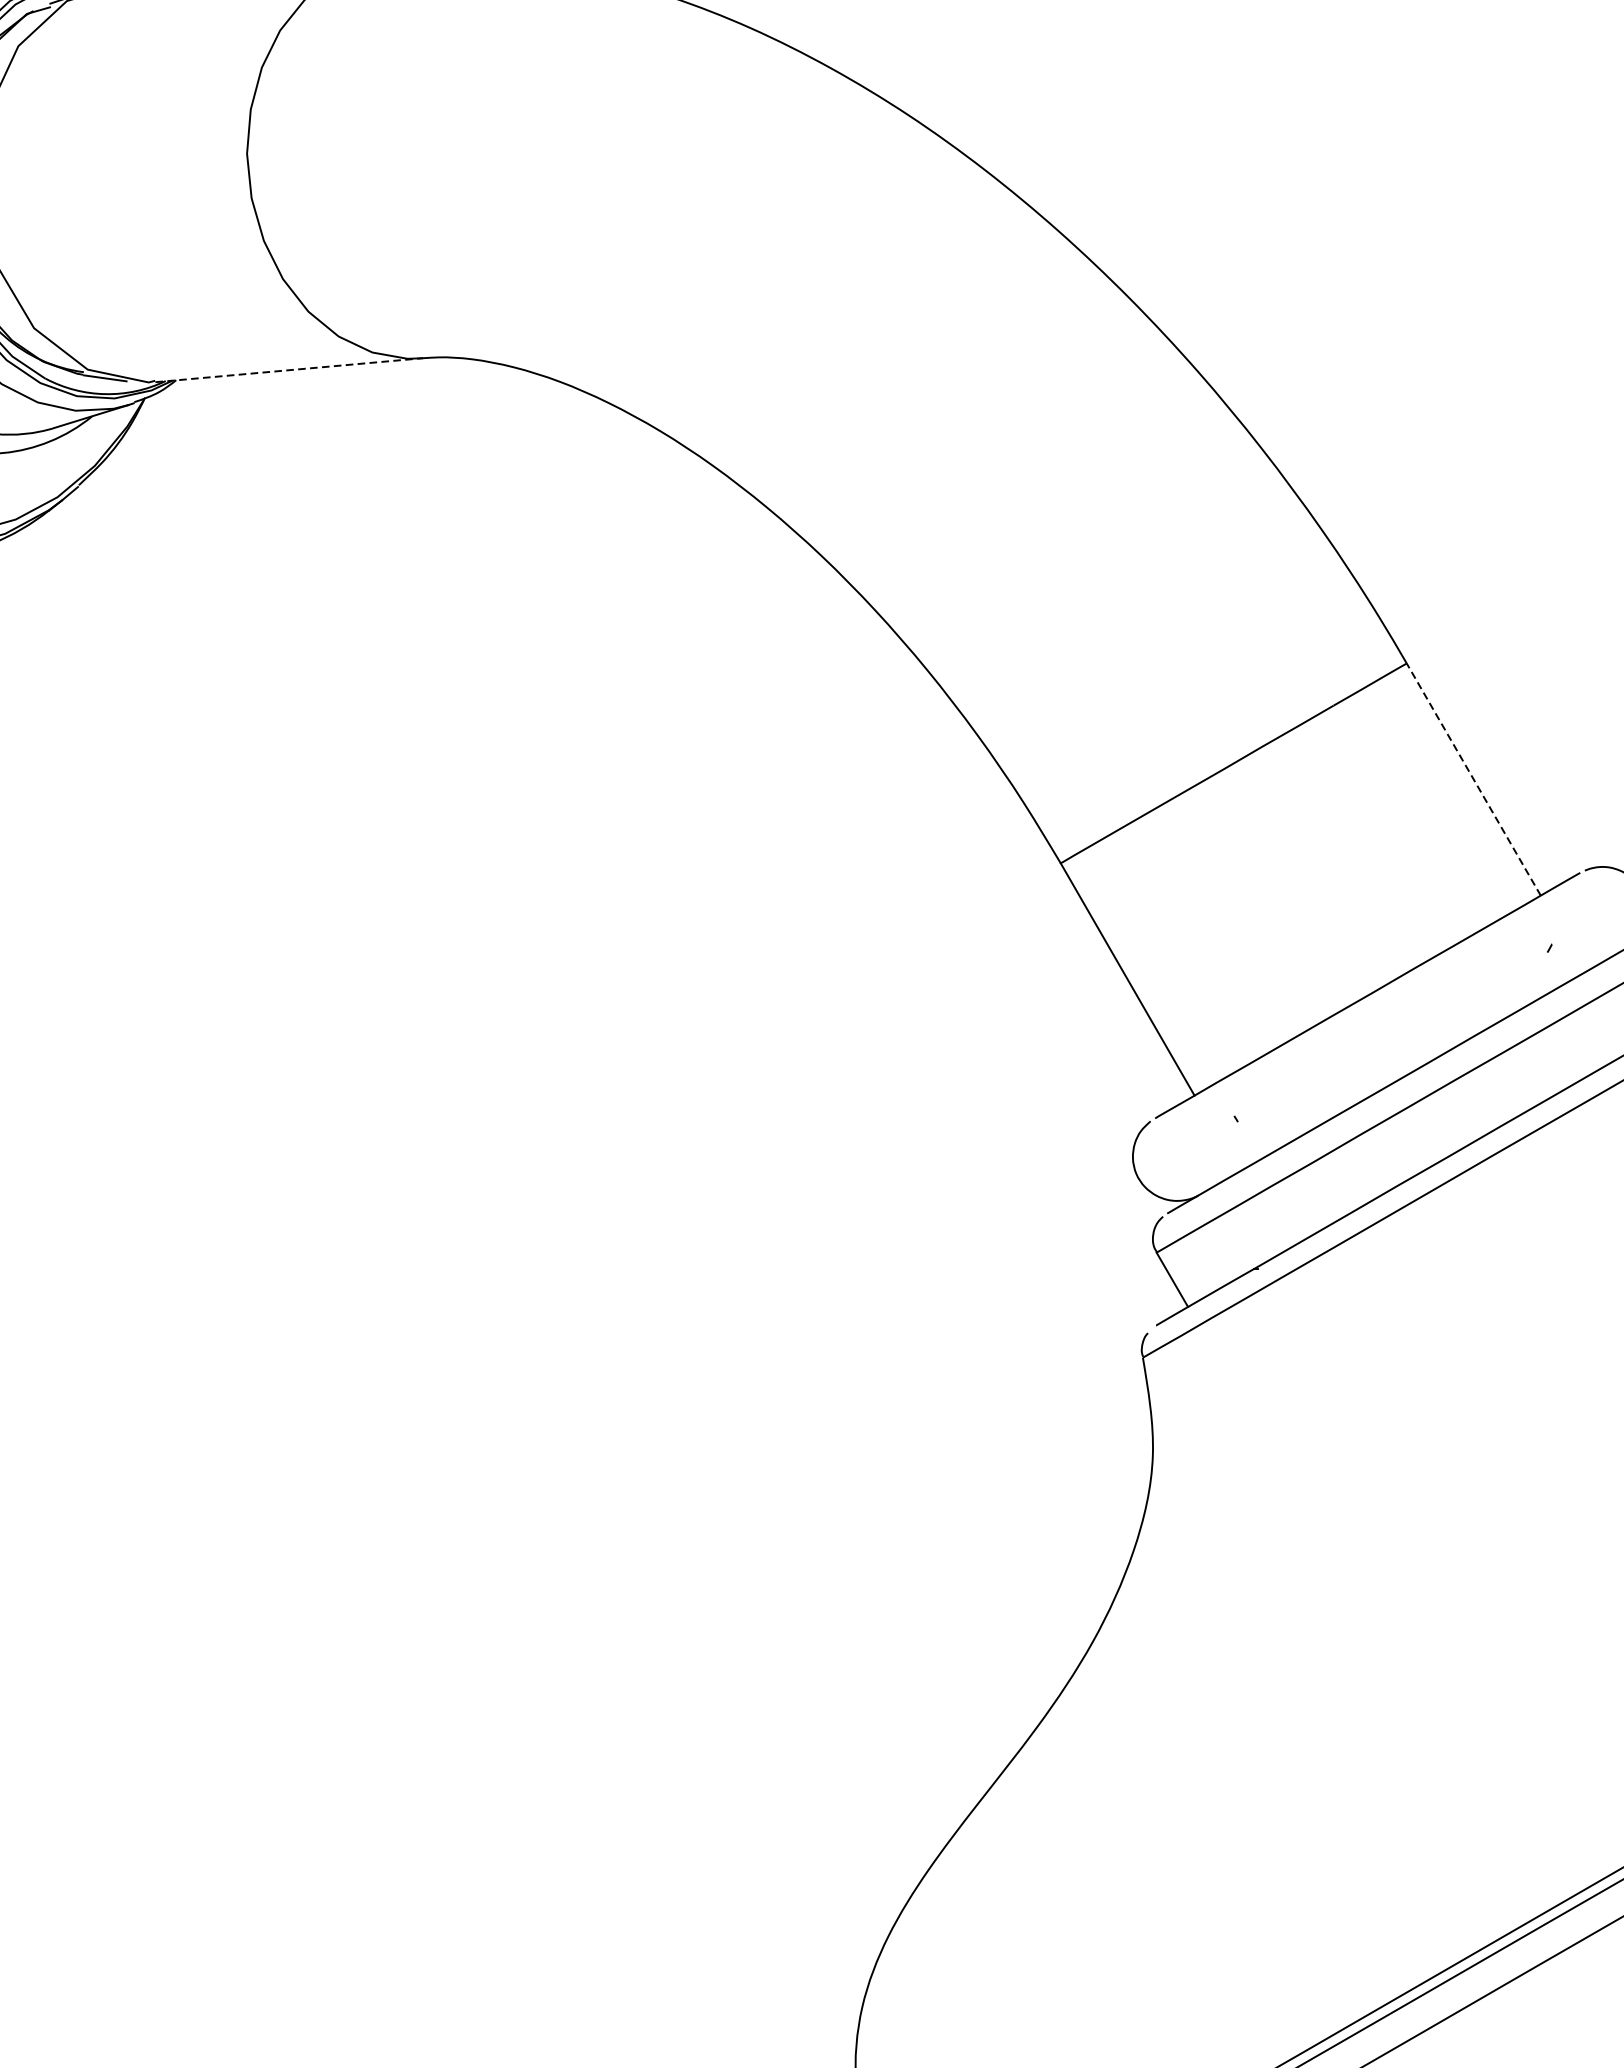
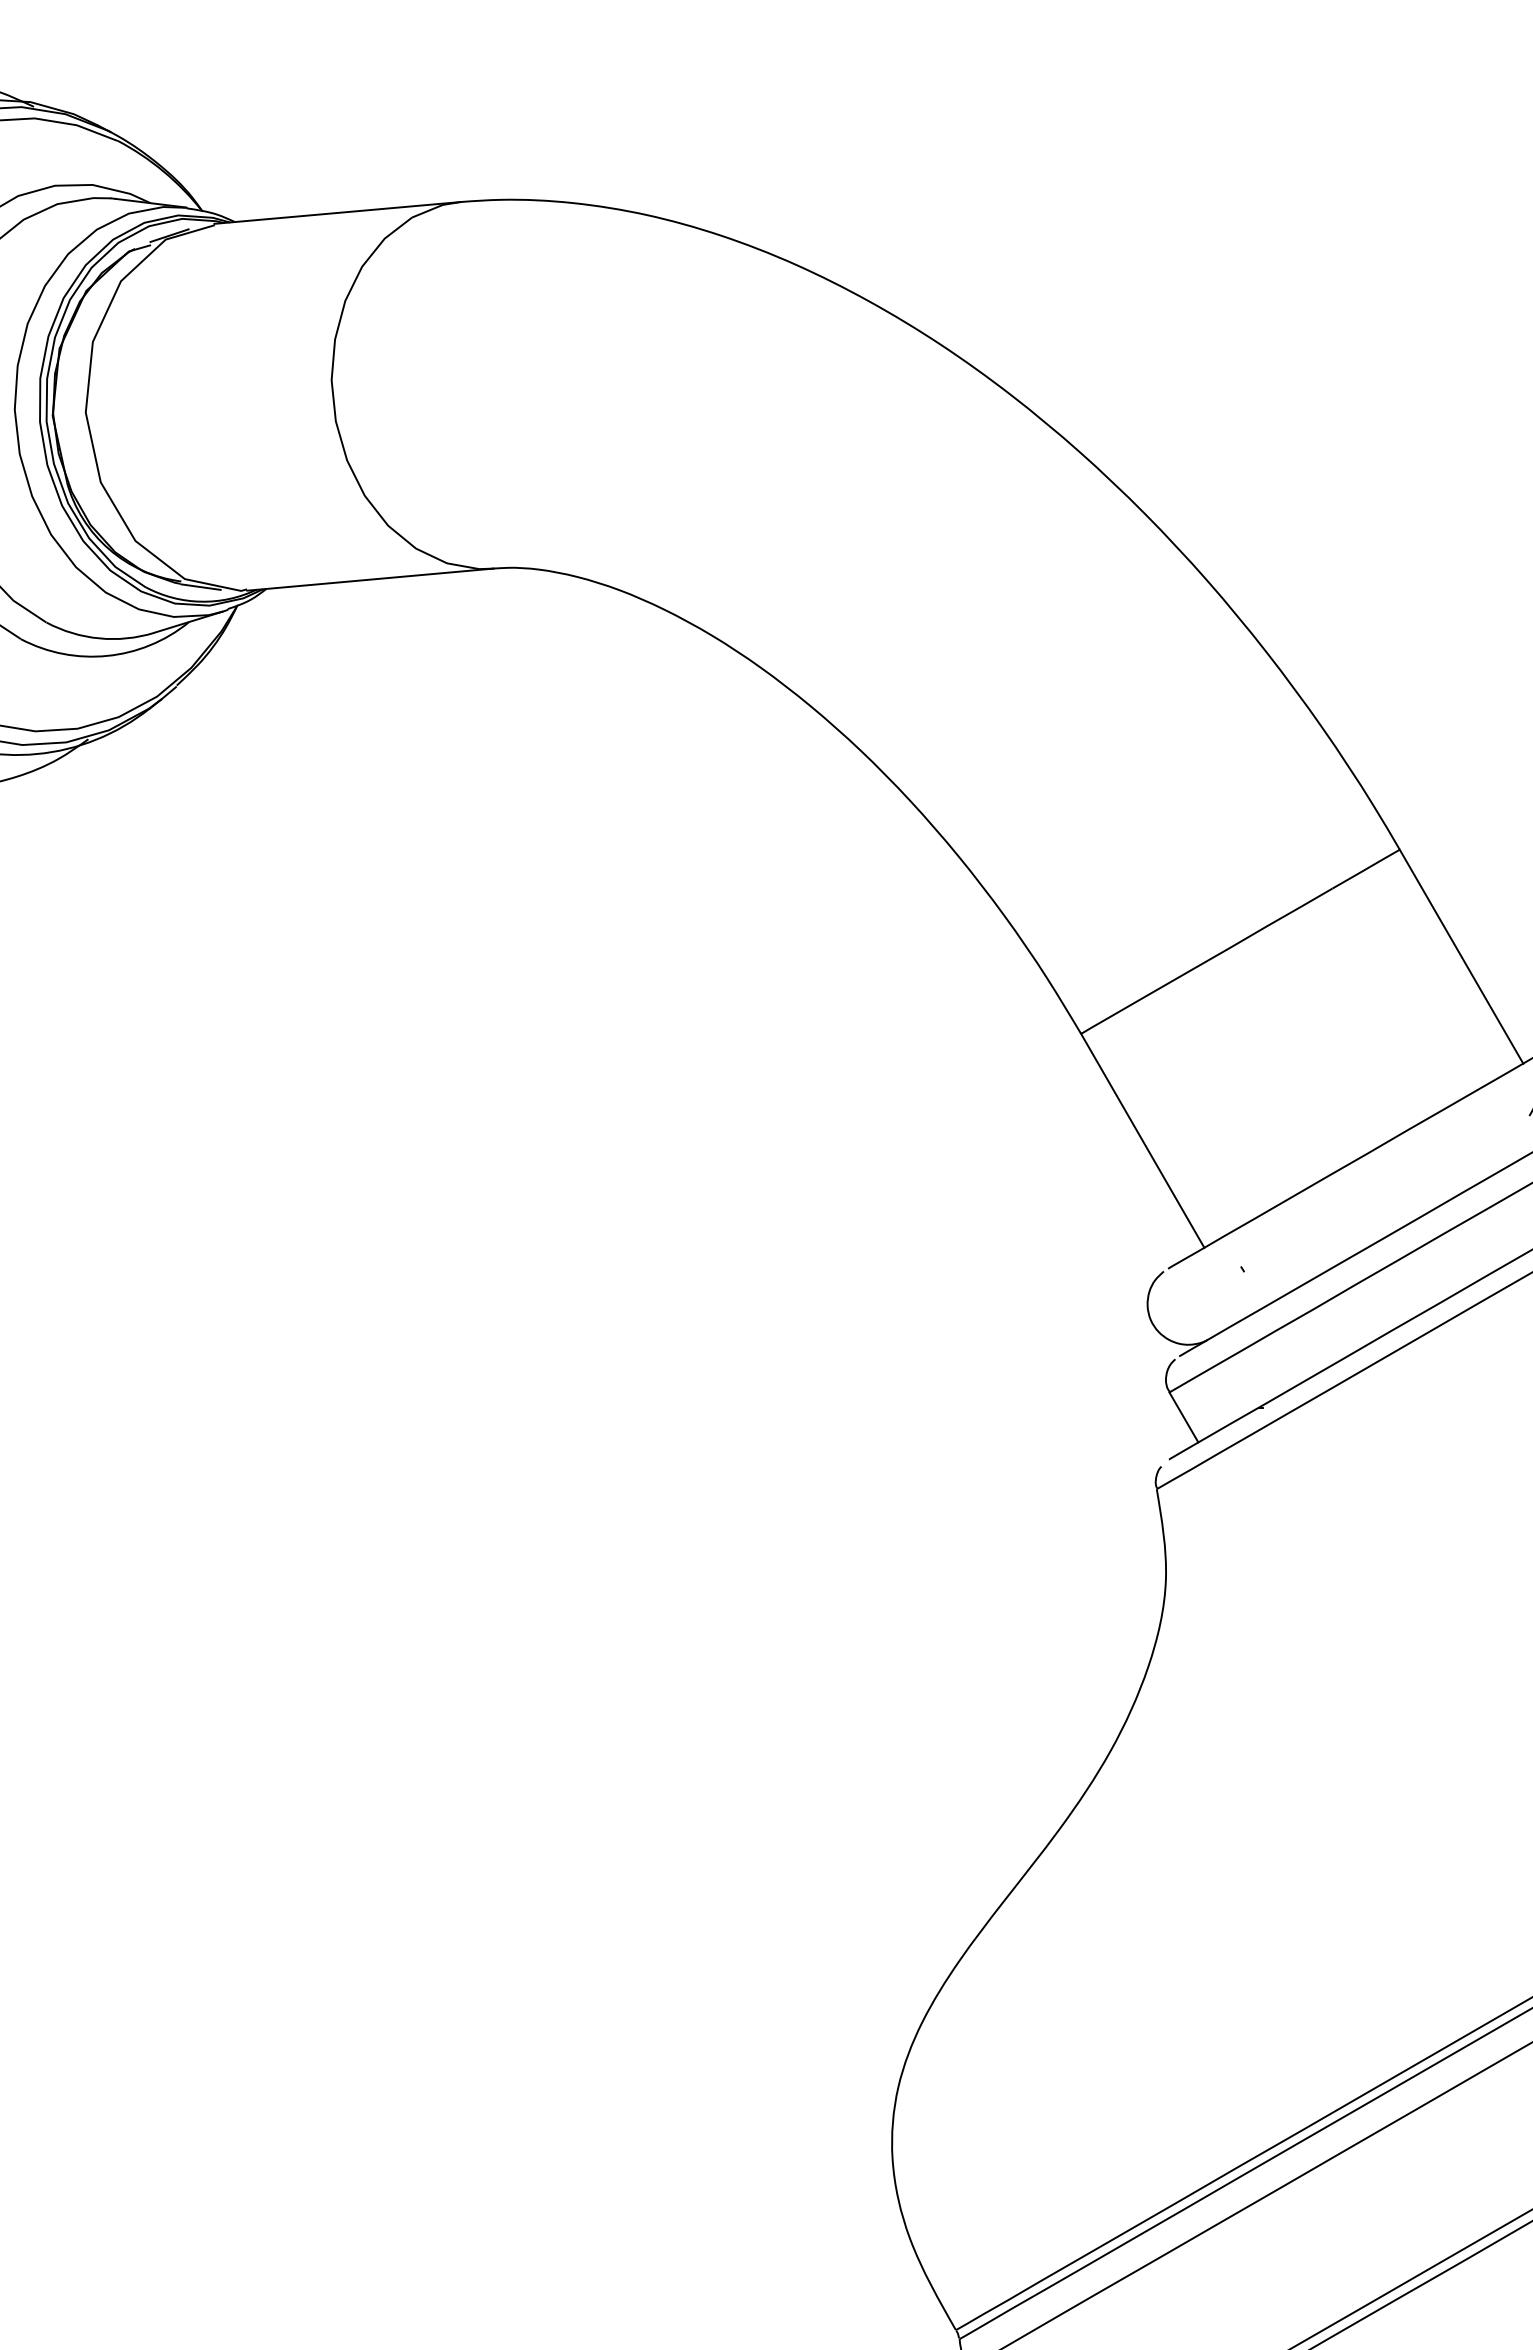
line: (289, 370) -> (370, 579), dashed -> solid
line: (1473, 779) -> (1461, 956), dashed -> solid

